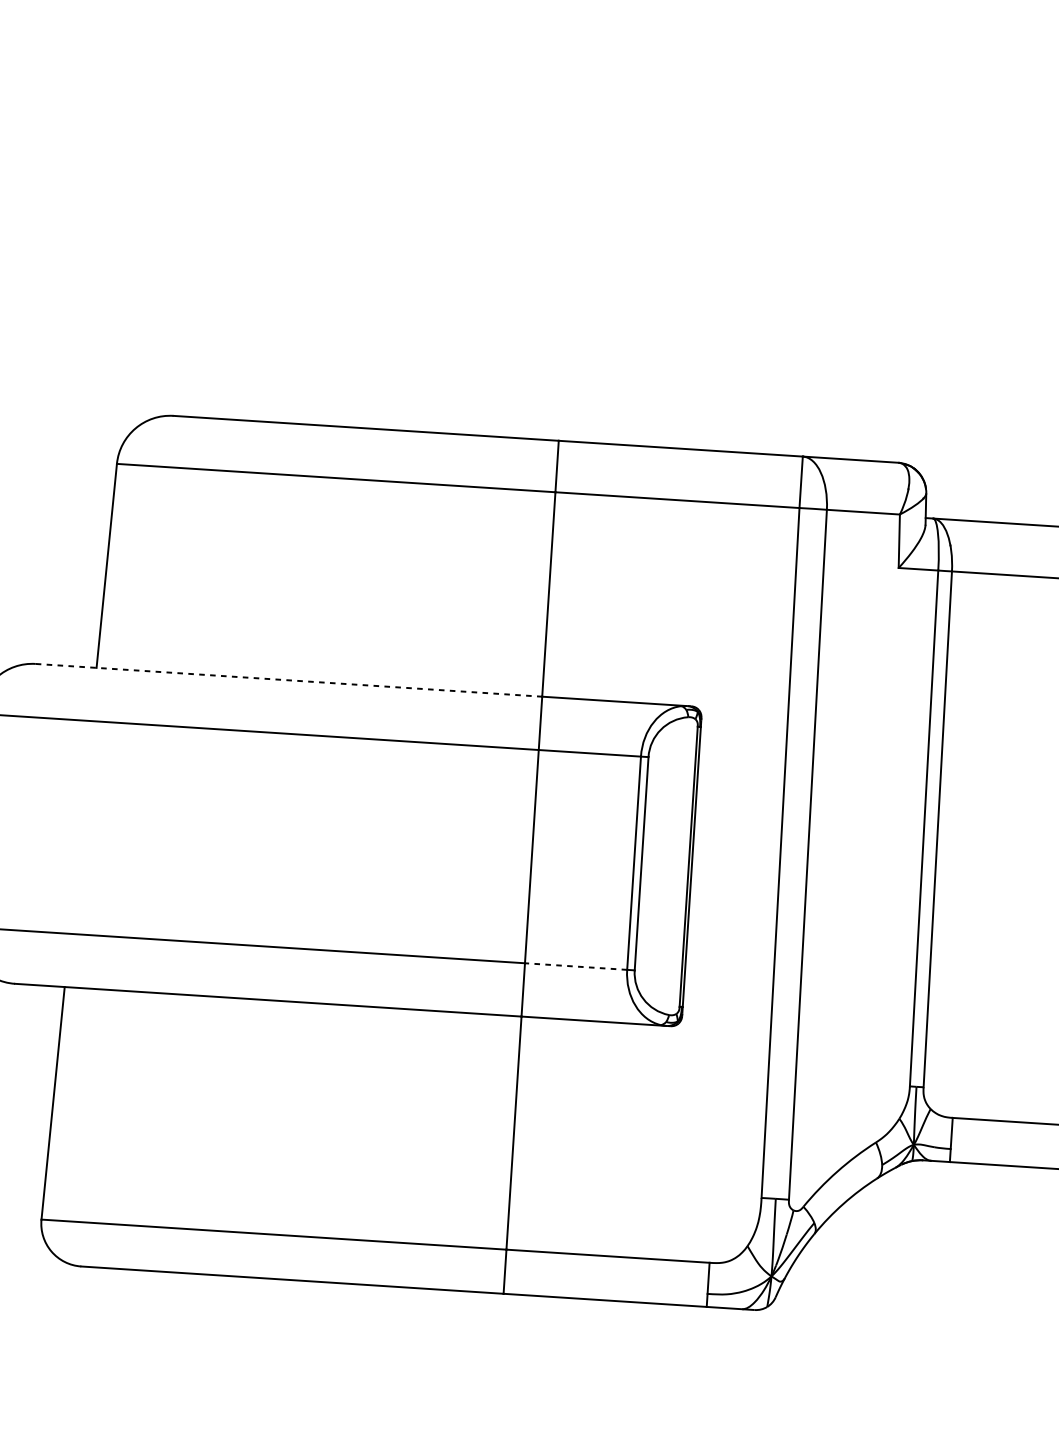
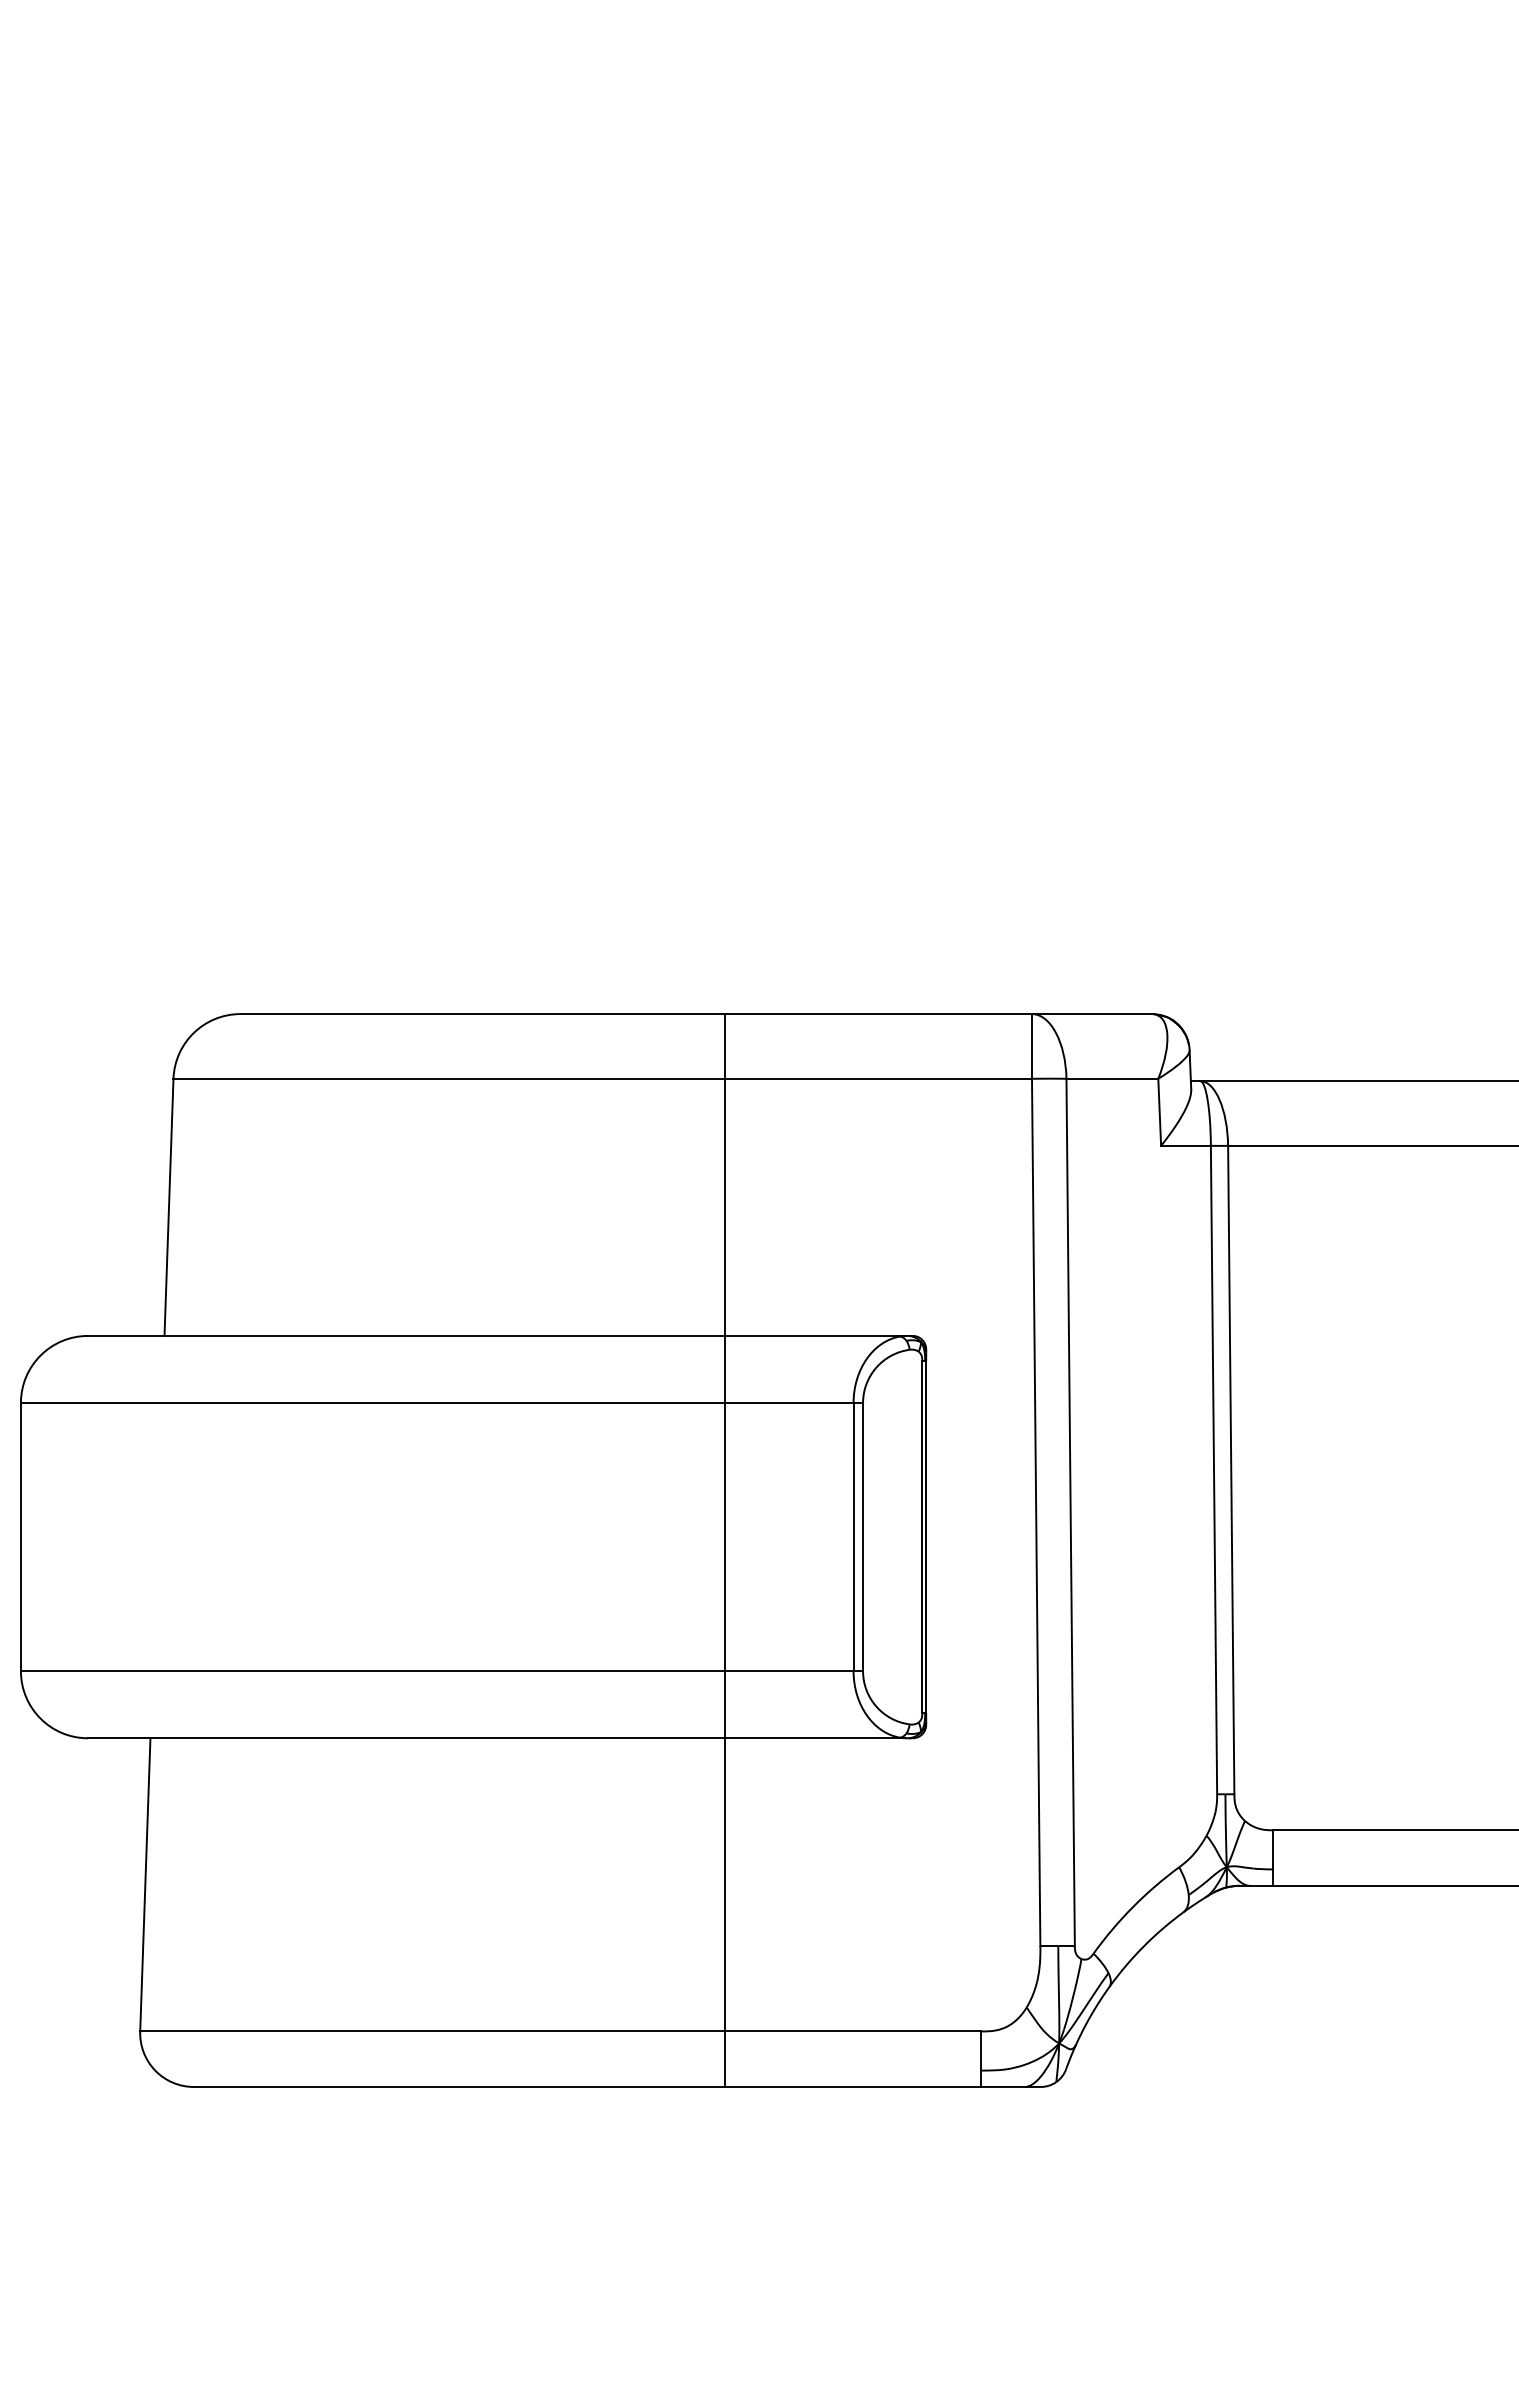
line: (289, 679) -> (406, 1335), dashed -> solid
line: (575, 966) -> (788, 1671), dashed -> solid

